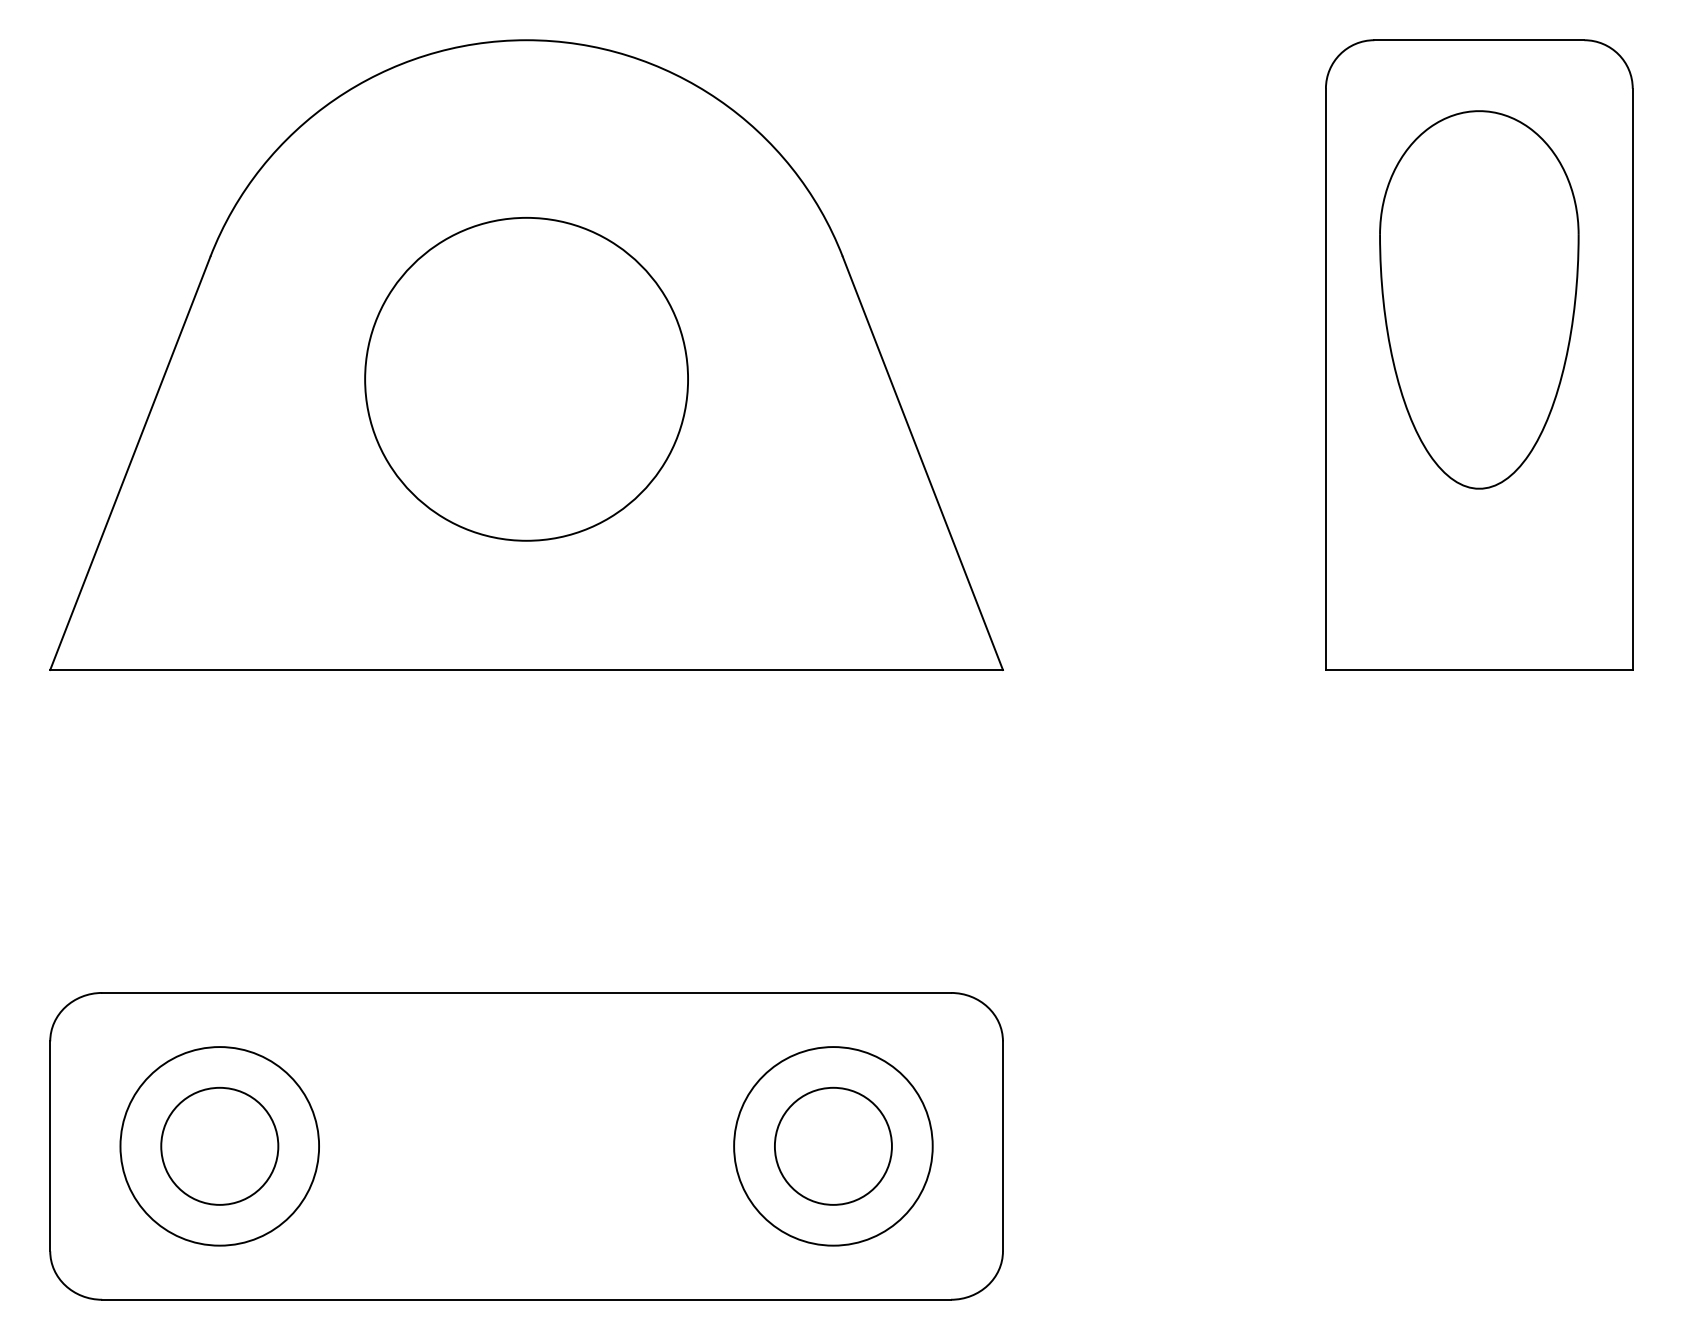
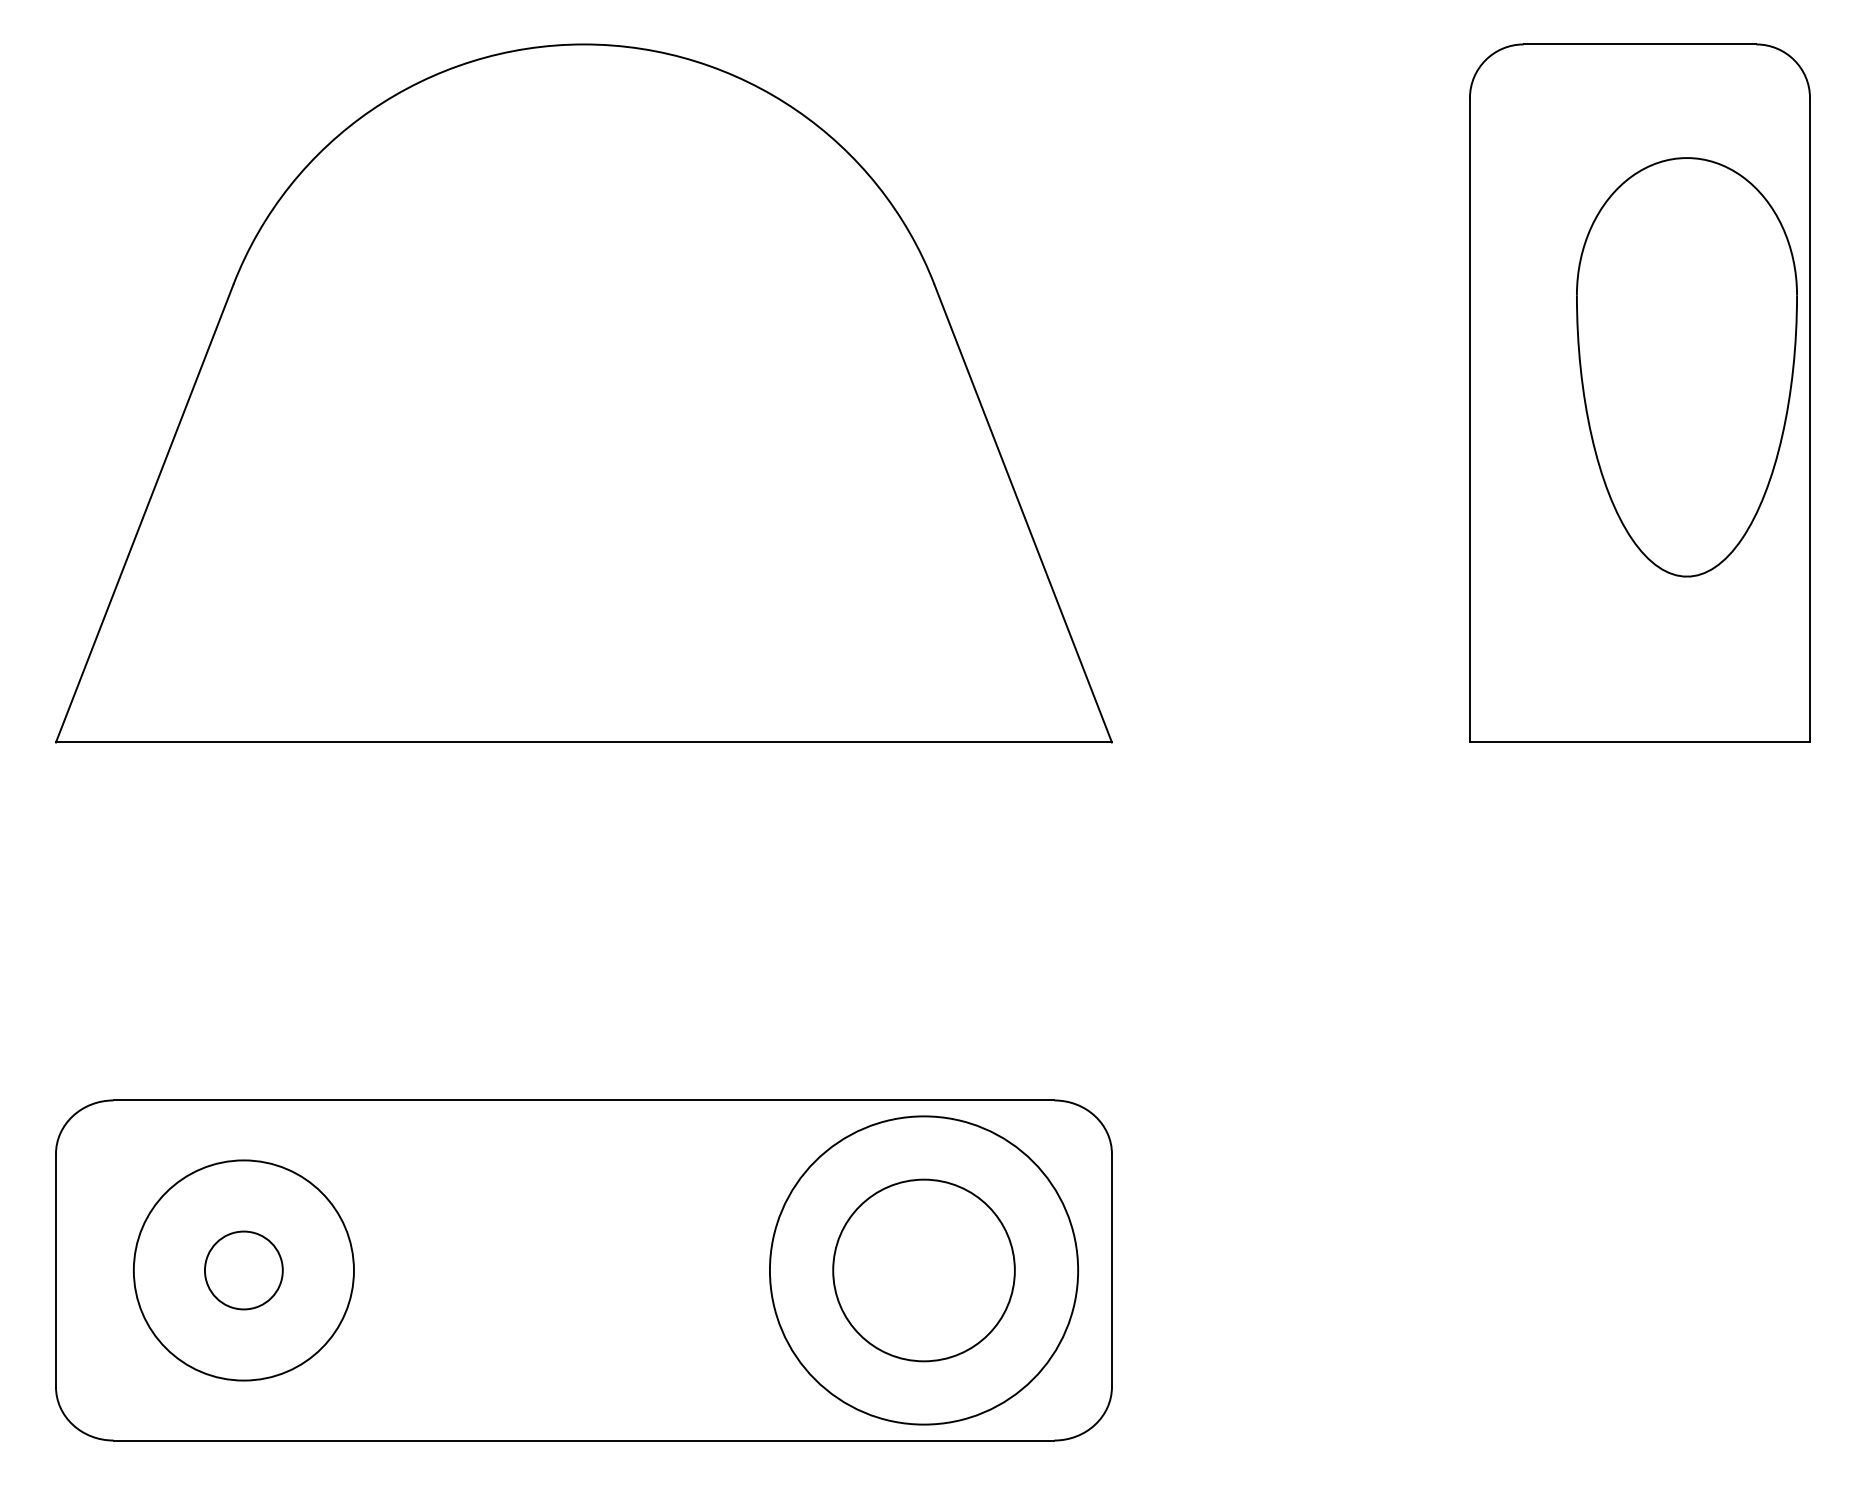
part: (1478, 300) -> (1686, 367), moved
circle: (526, 379) -> (583, 420), removed
circle: (219, 1146) -> (243, 1270), size x0.6
circle: (832, 1146) -> (923, 1270), size x1.4
circle: (832, 1146) -> (923, 1270), size x1.4

